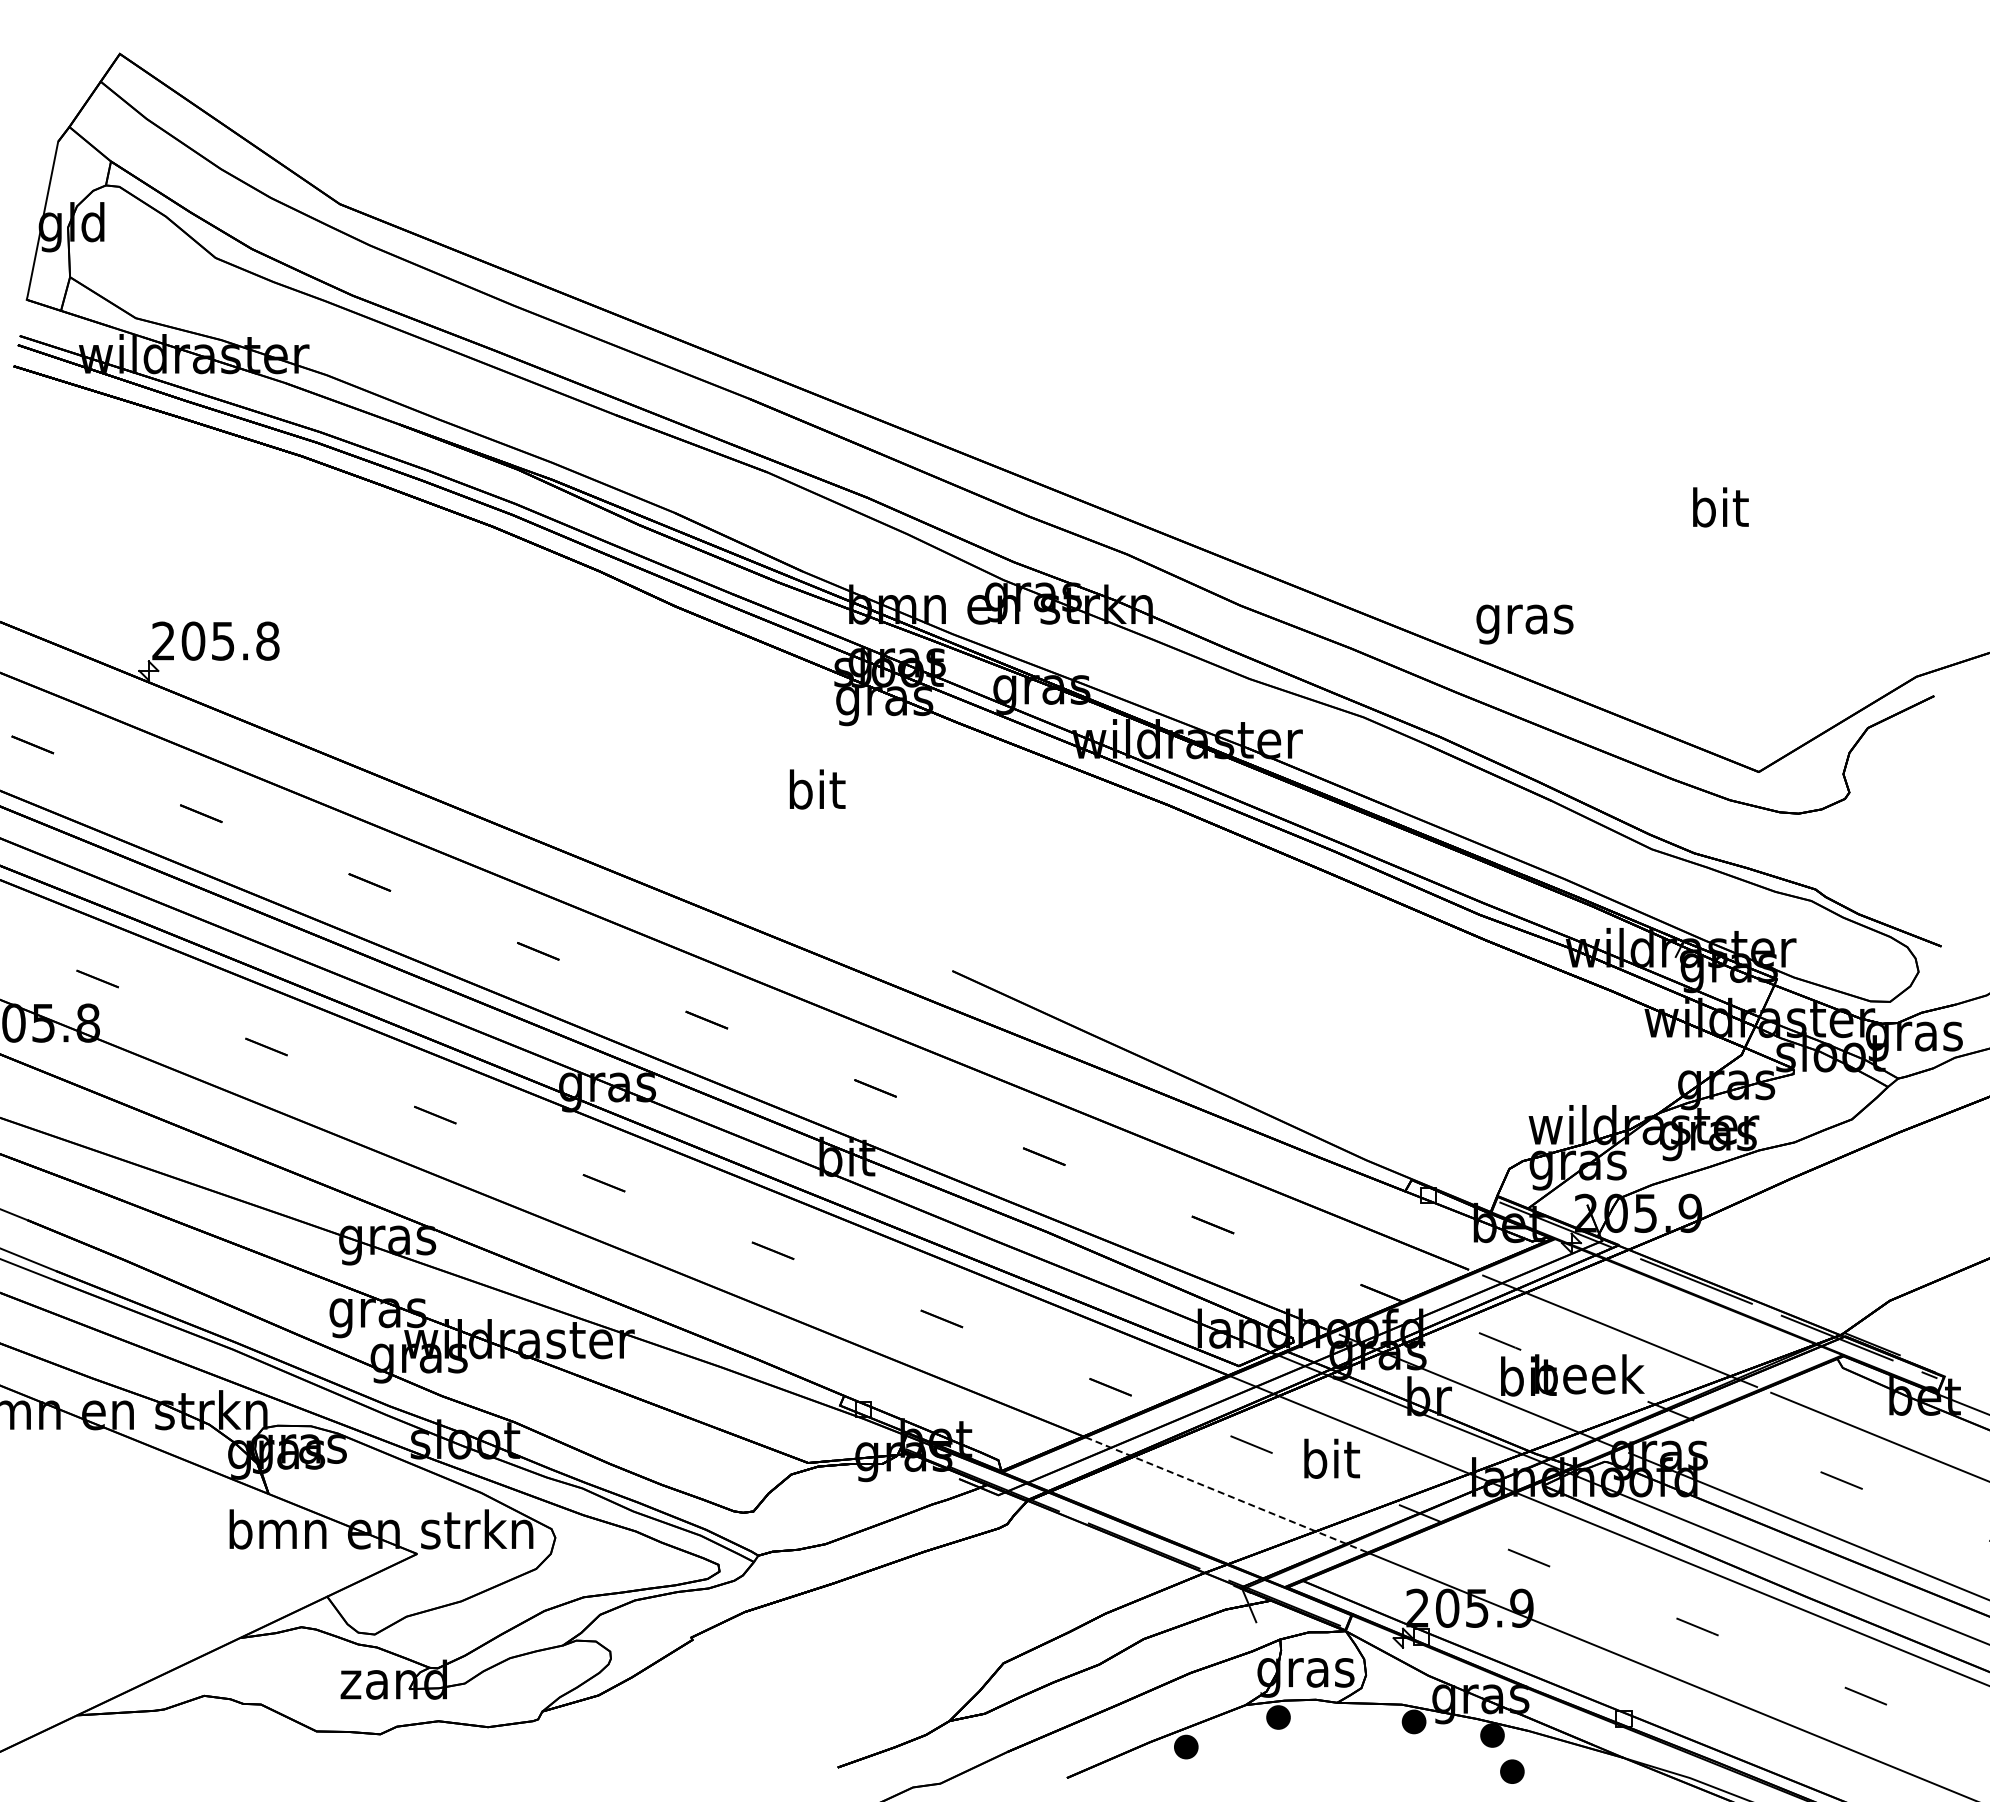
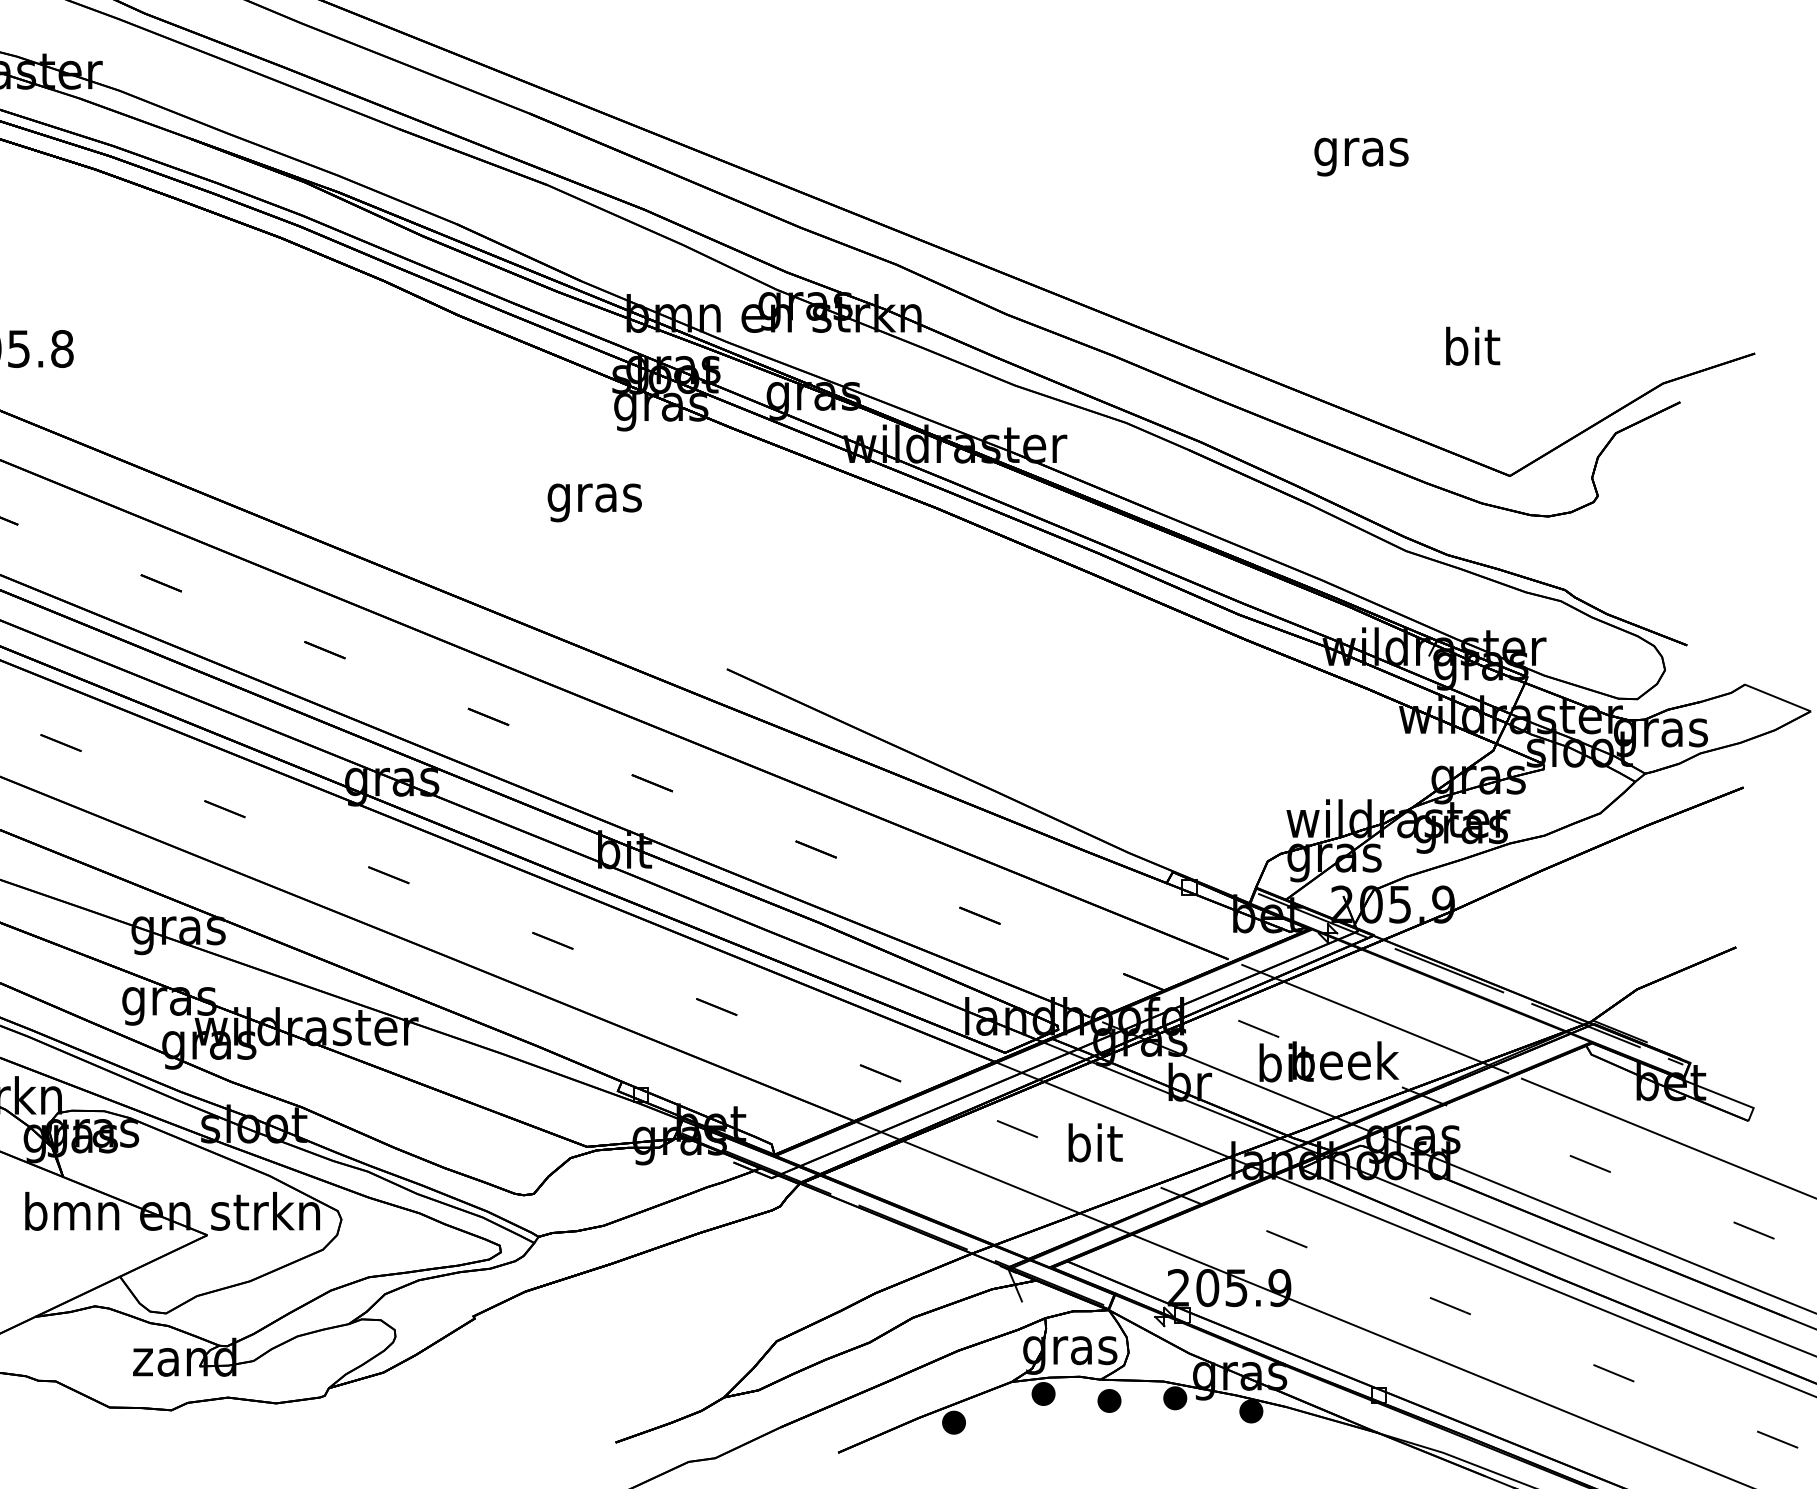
text: (1720, 507) -> (1472, 346), moved
text: (1524, 624) -> (1361, 157), moved
text: (815, 794) -> (594, 497), bit -> gras
line: (1227, 1495) -> (994, 1178), dashed -> solid
part: (1512, 1771) -> (1109, 1400), moved

